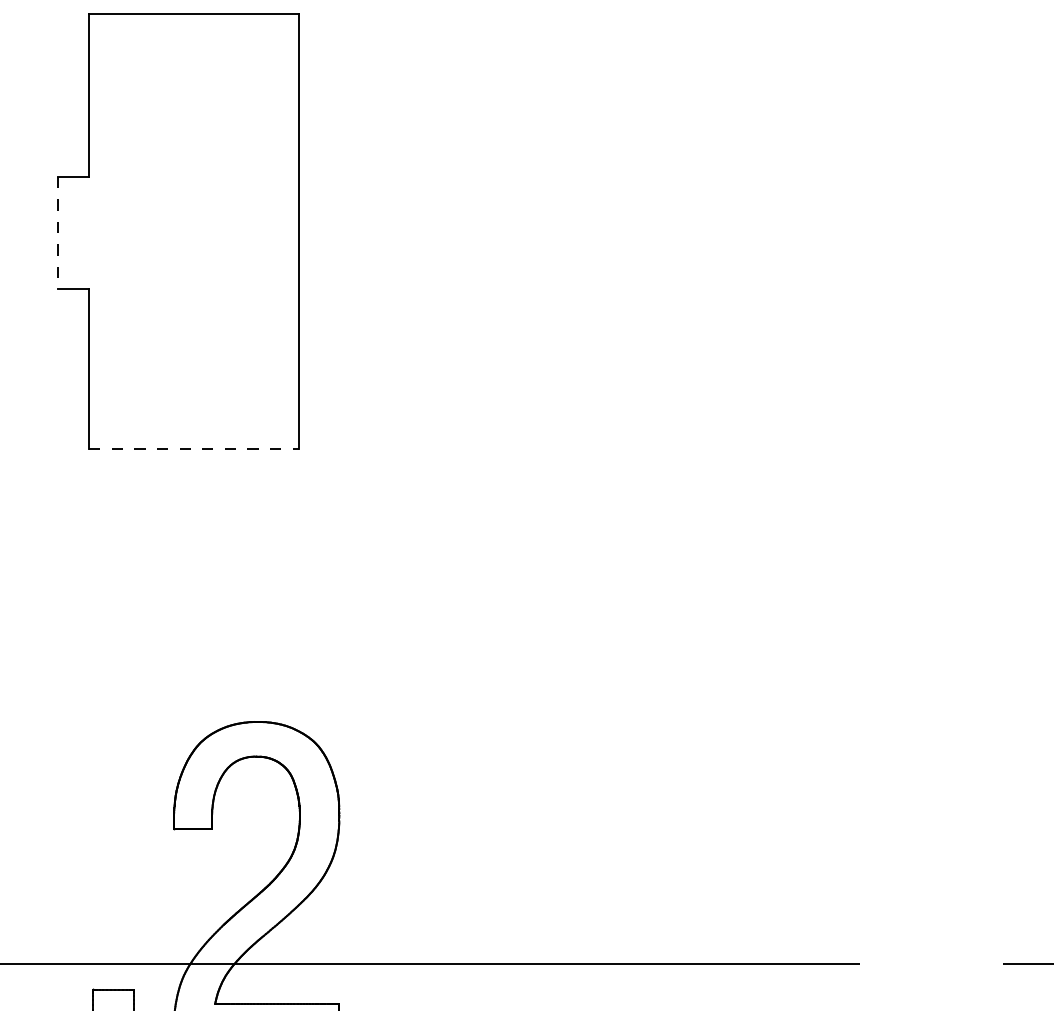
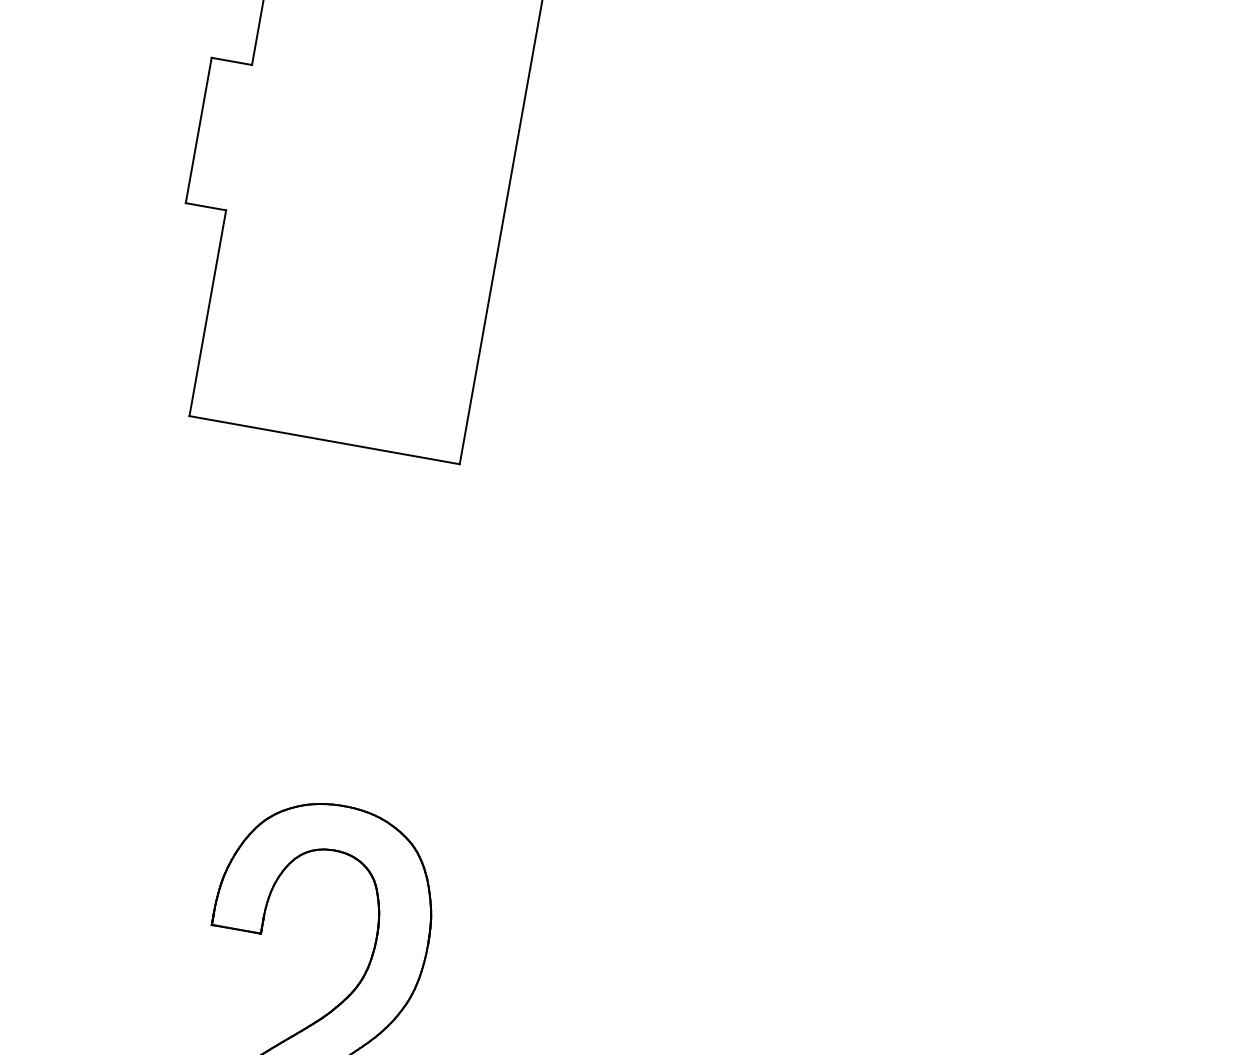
line: (57, 233) -> (198, 131), dashed -> solid
line: (193, 449) -> (323, 440), dashed -> solid

